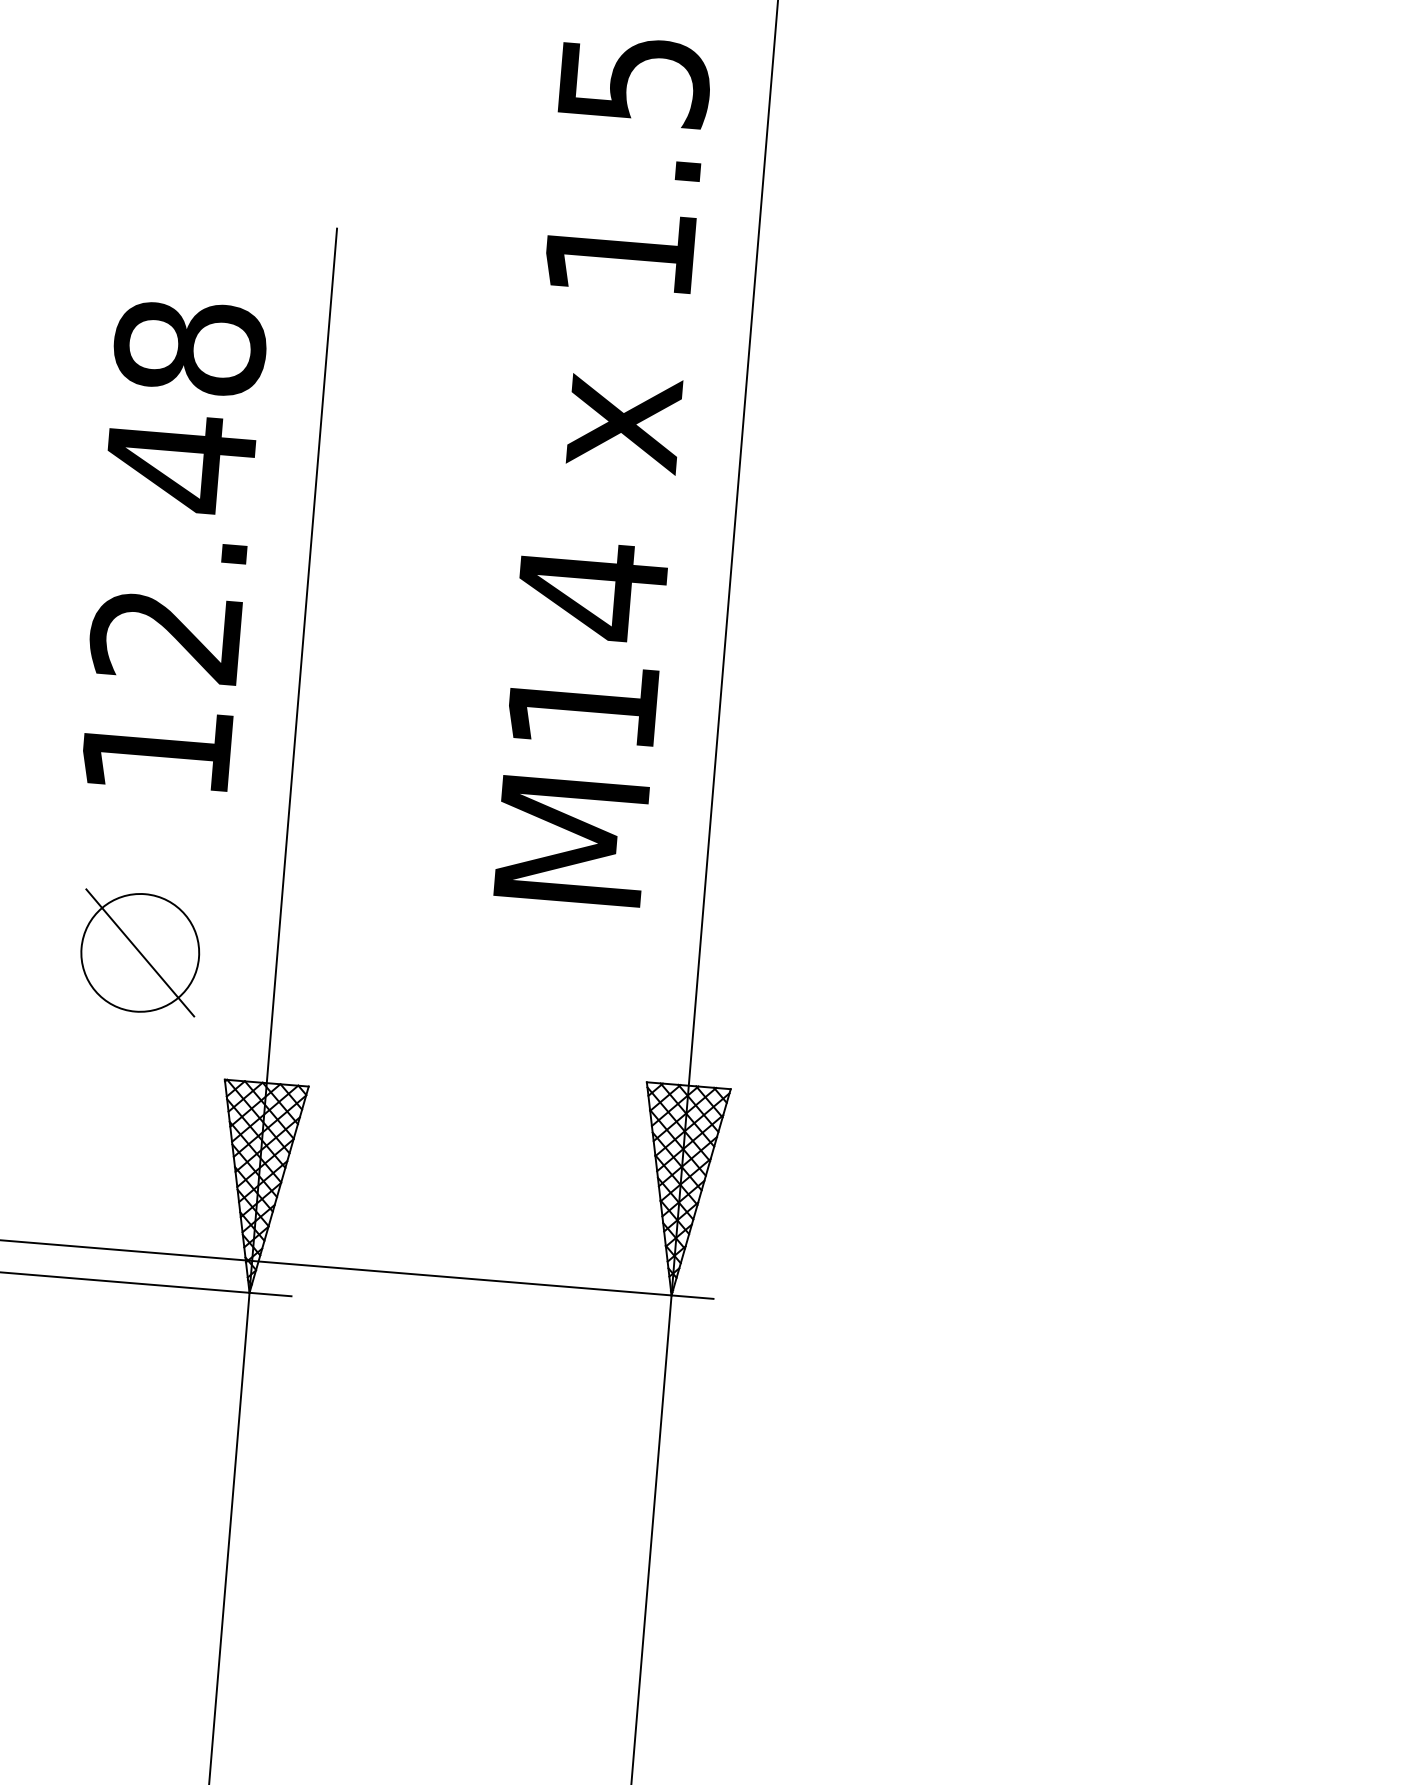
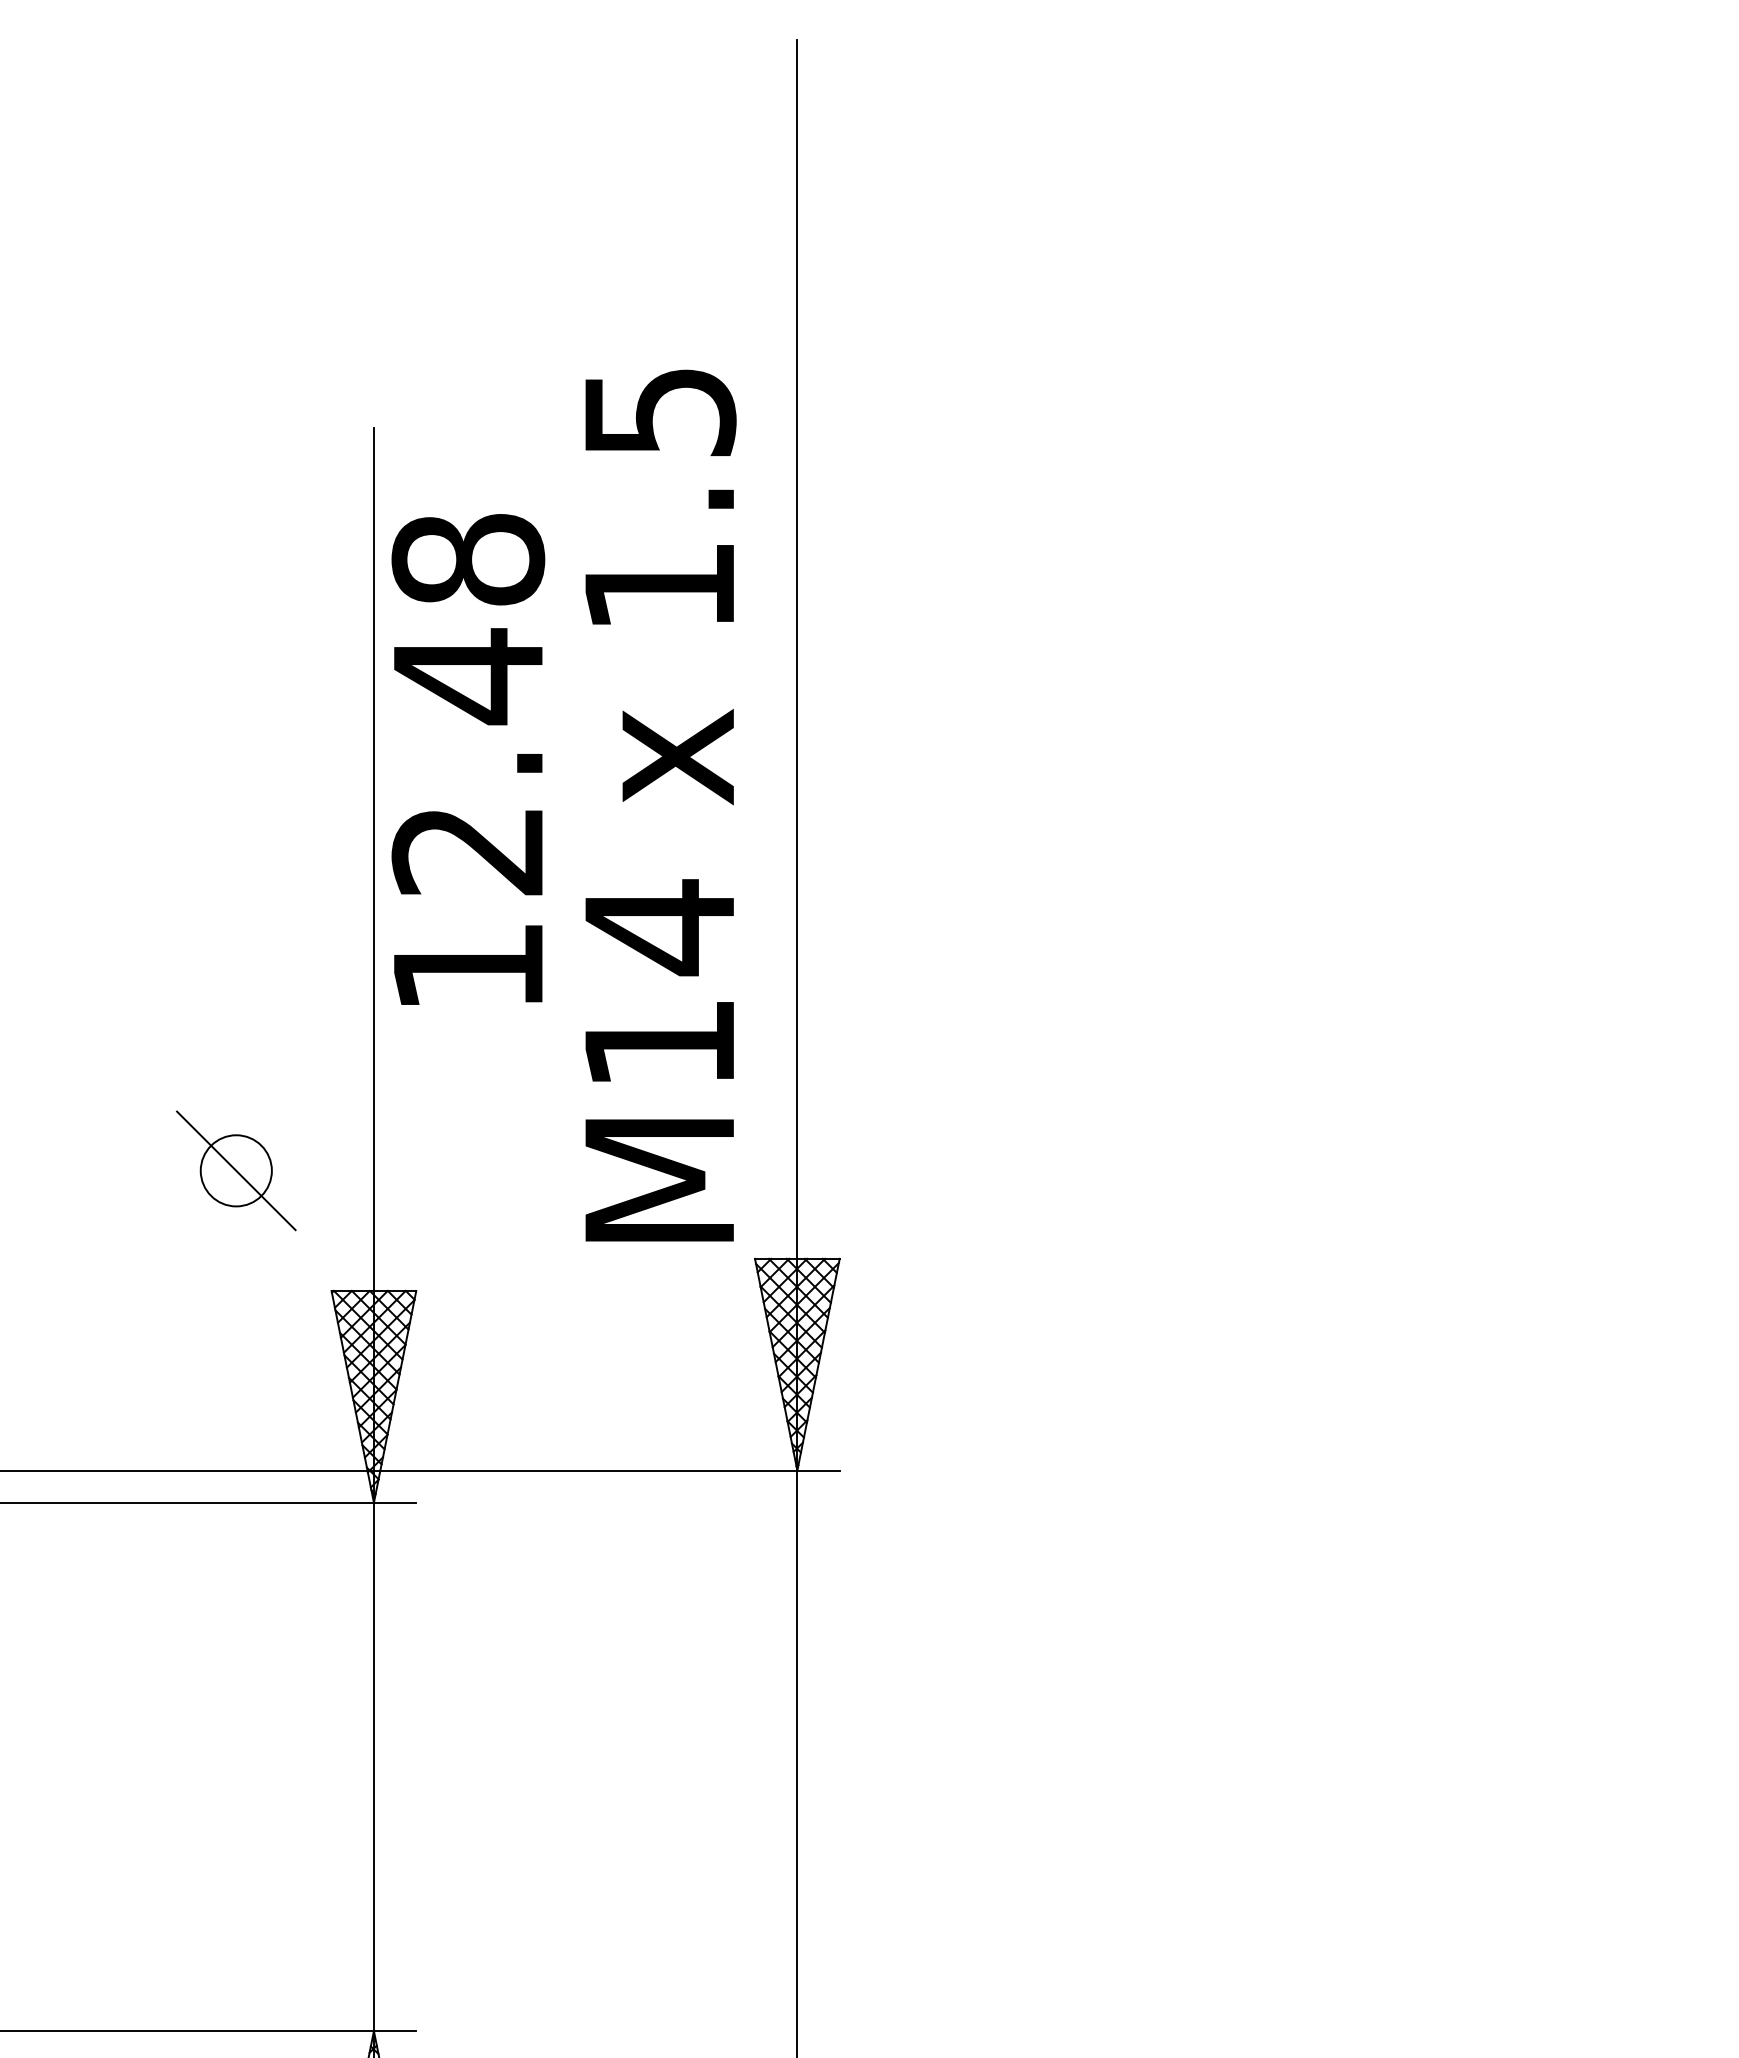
text: (602, 470) -> (660, 805), moved
text: (173, 545) -> (468, 759), moved
circle: (140, 952) -> (236, 1170), size x0.6

